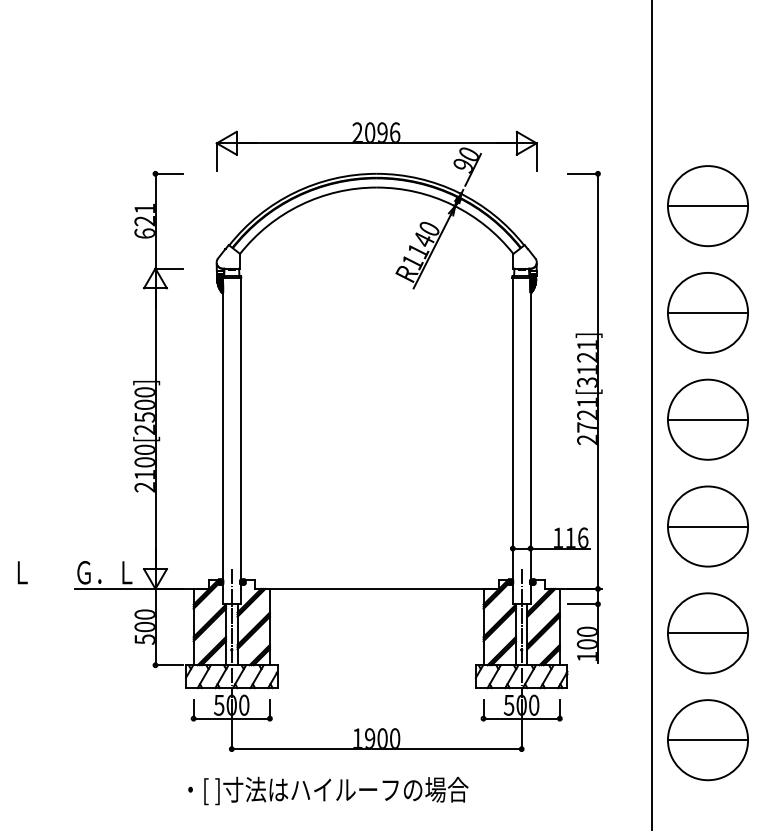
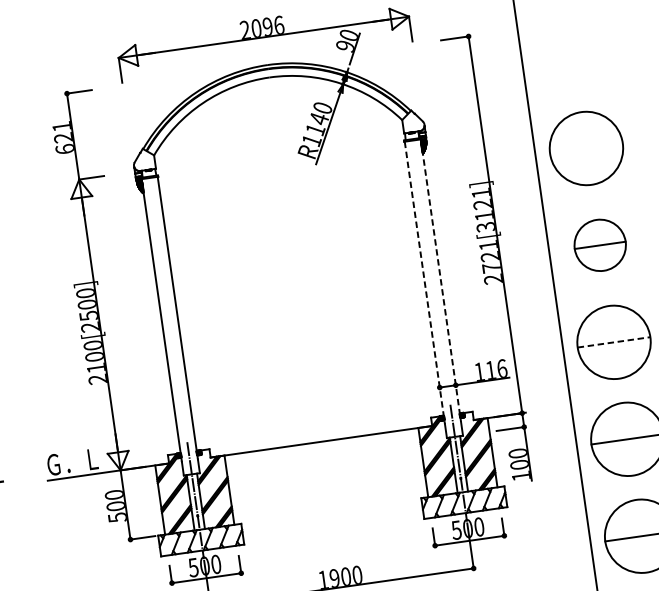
part: (707, 206) -> (572, 51), removed
line: (707, 312) -> (585, 148), removed
part: (707, 419) -> (599, 245), size x0.7
line: (512, 433) -> (424, 283), solid -> dashed
line: (530, 433) -> (440, 280), solid -> dashed
line: (708, 526) -> (614, 342), solid -> dashed

